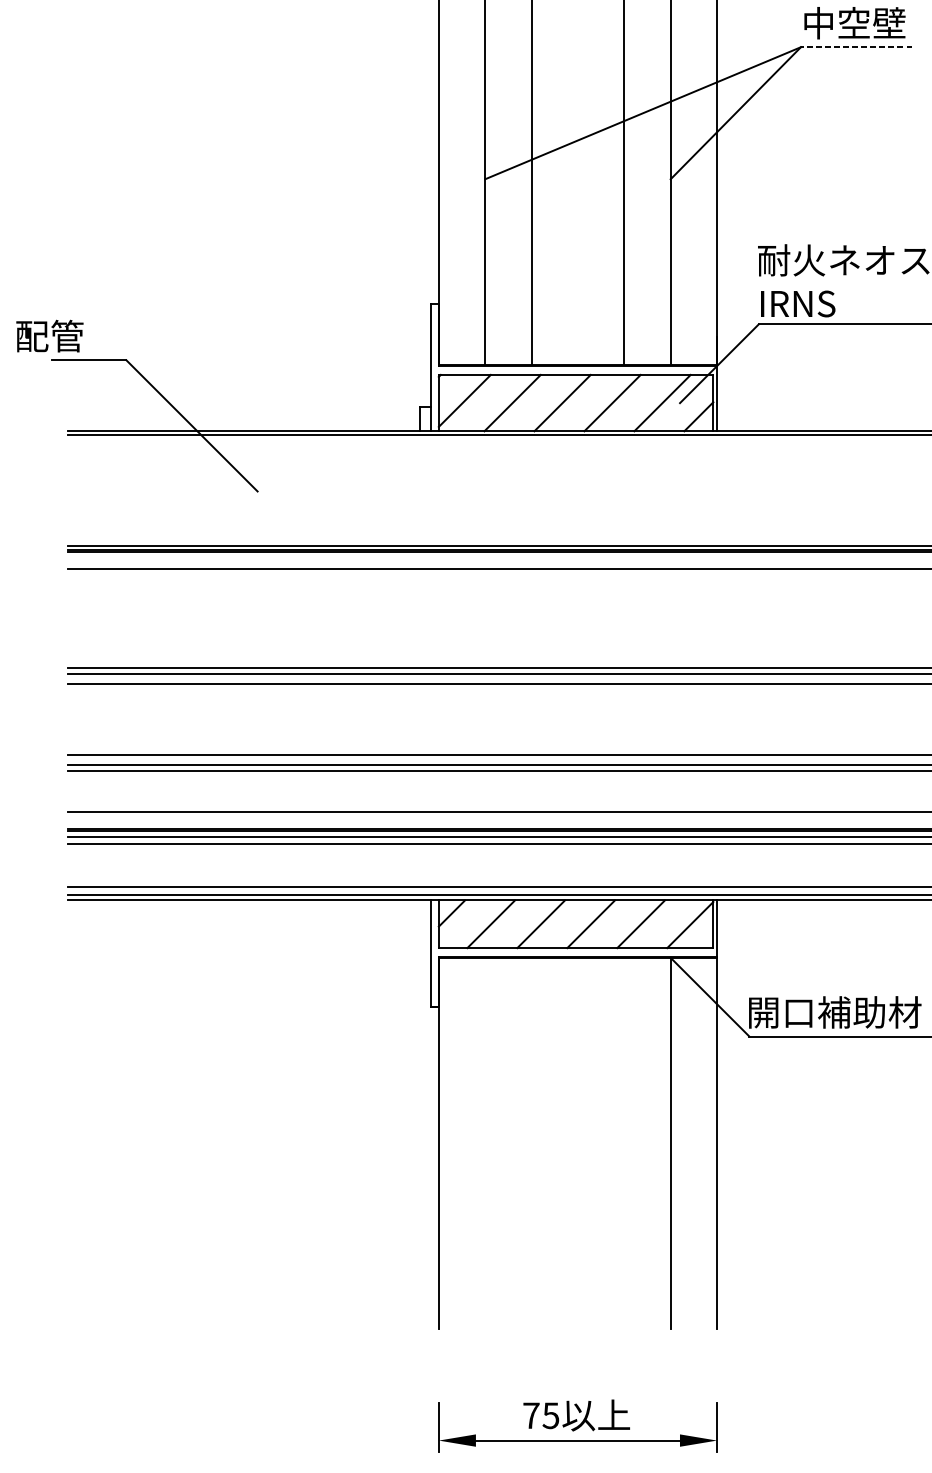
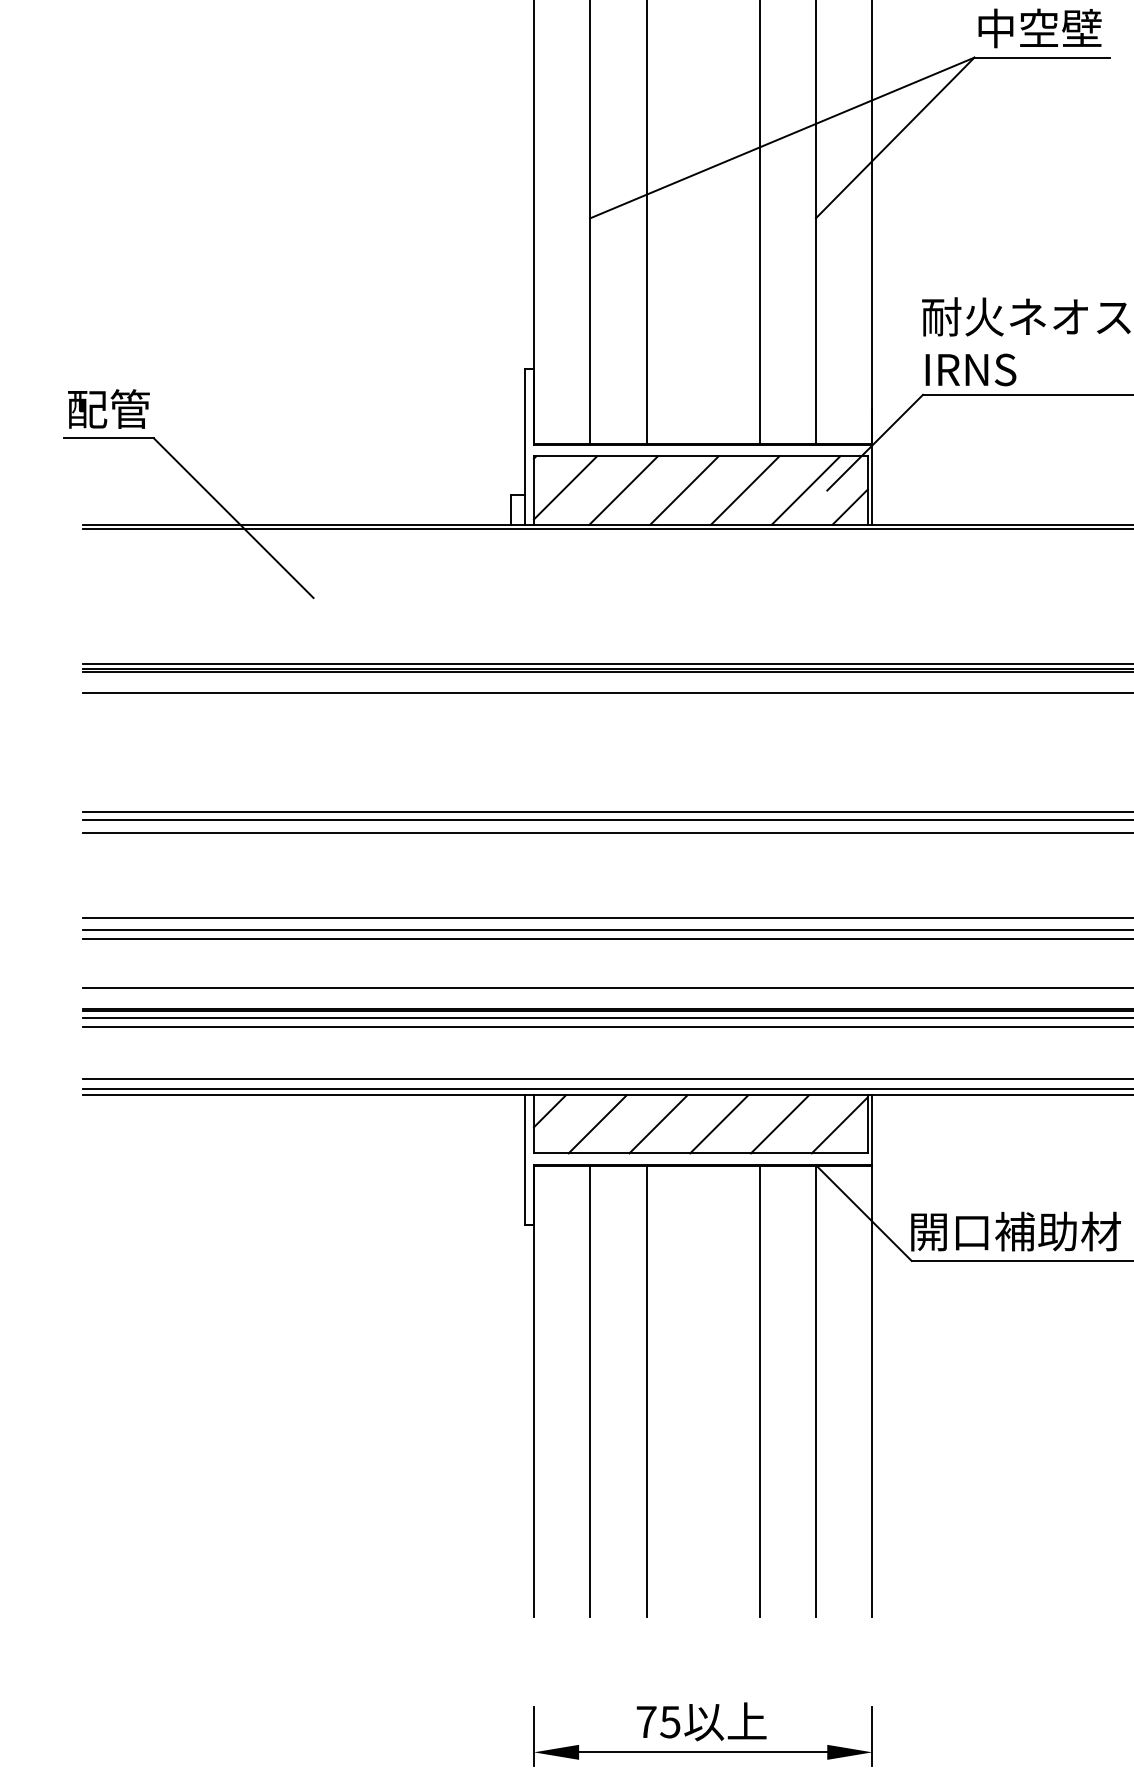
line: (856, 47) -> (1042, 57), dashed -> solid
text: (49, 335) -> (108, 408), moved
line: (485, 1143) -> (590, 1390), added
line: (531, 1143) -> (646, 1390), added
line: (624, 1143) -> (759, 1390), added

